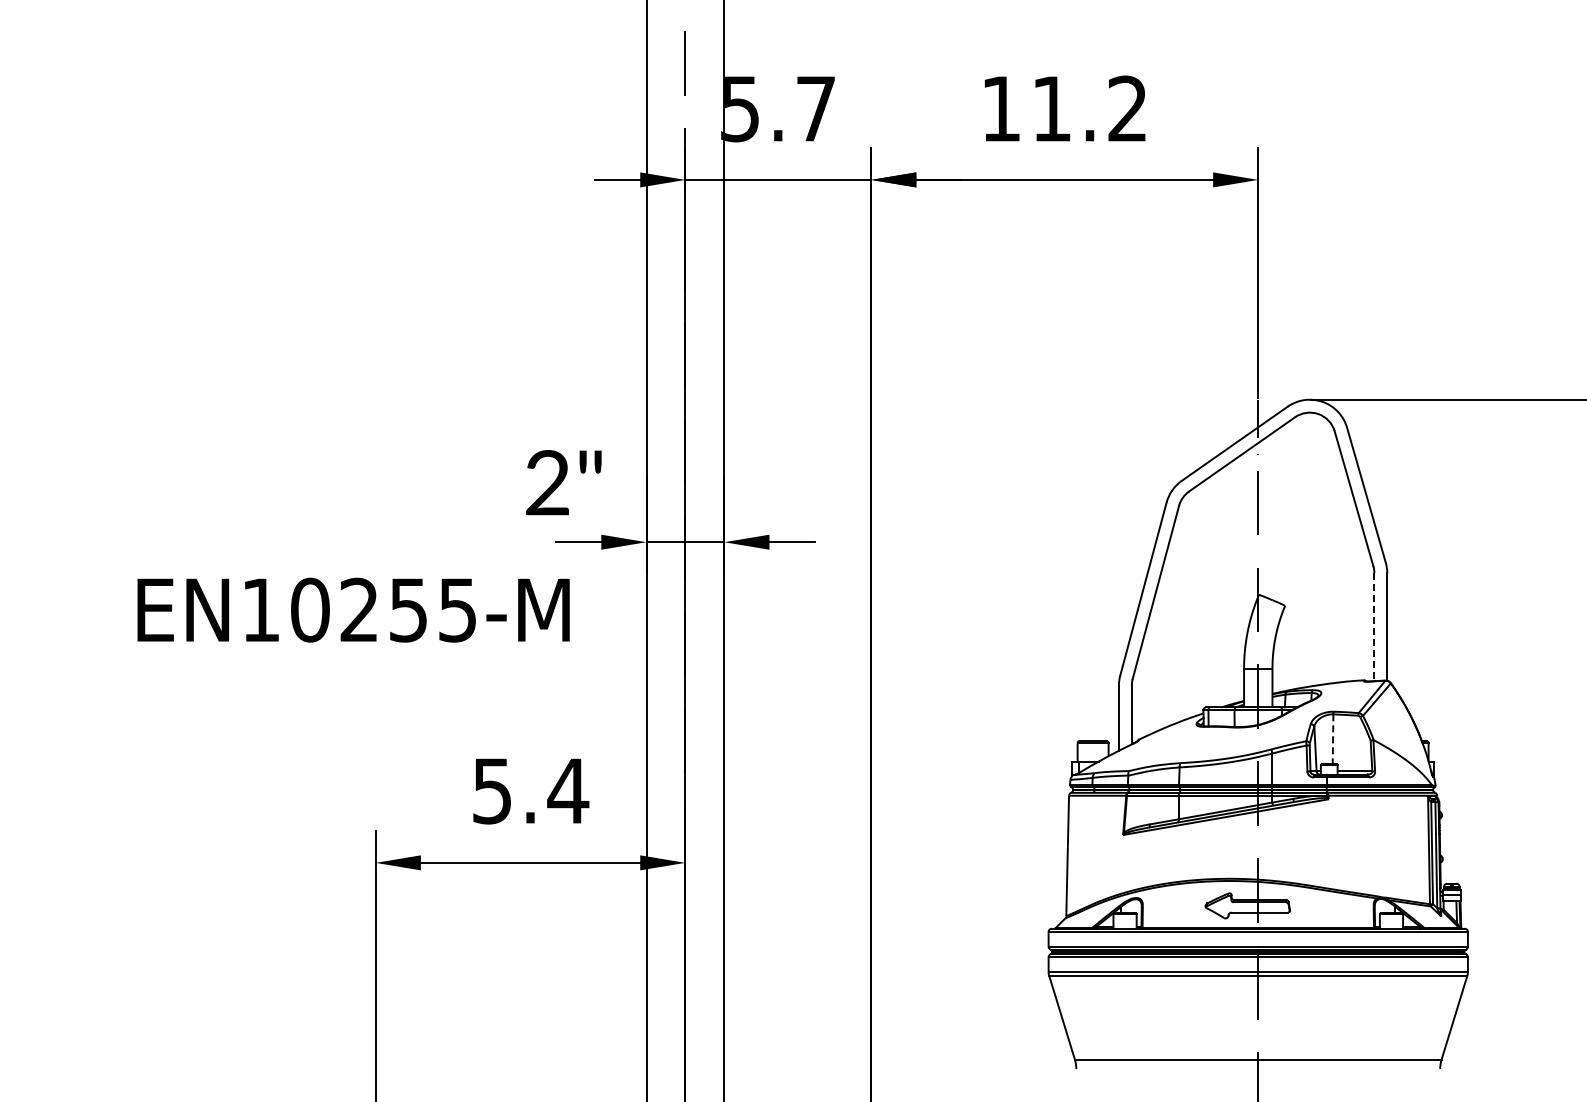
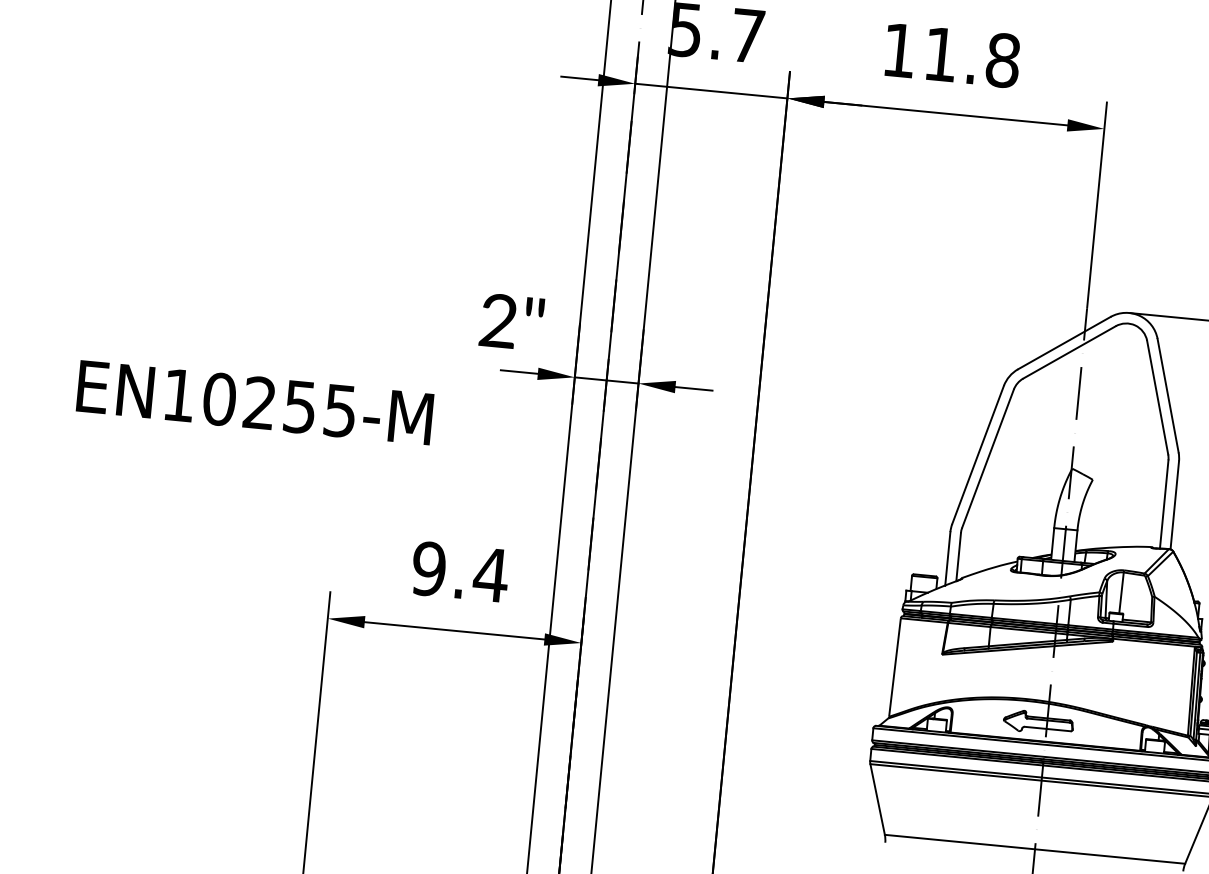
text: (1127, 108) -> (1002, 60), 11.2 -> 11.8
text: (353, 609) -> (255, 402), moved
line: (1374, 627) -> (1164, 504), dashed -> solid
line: (1333, 739) -> (1121, 593), dashed -> solid
text: (492, 790) -> (429, 568), 5.4 -> 9.4

